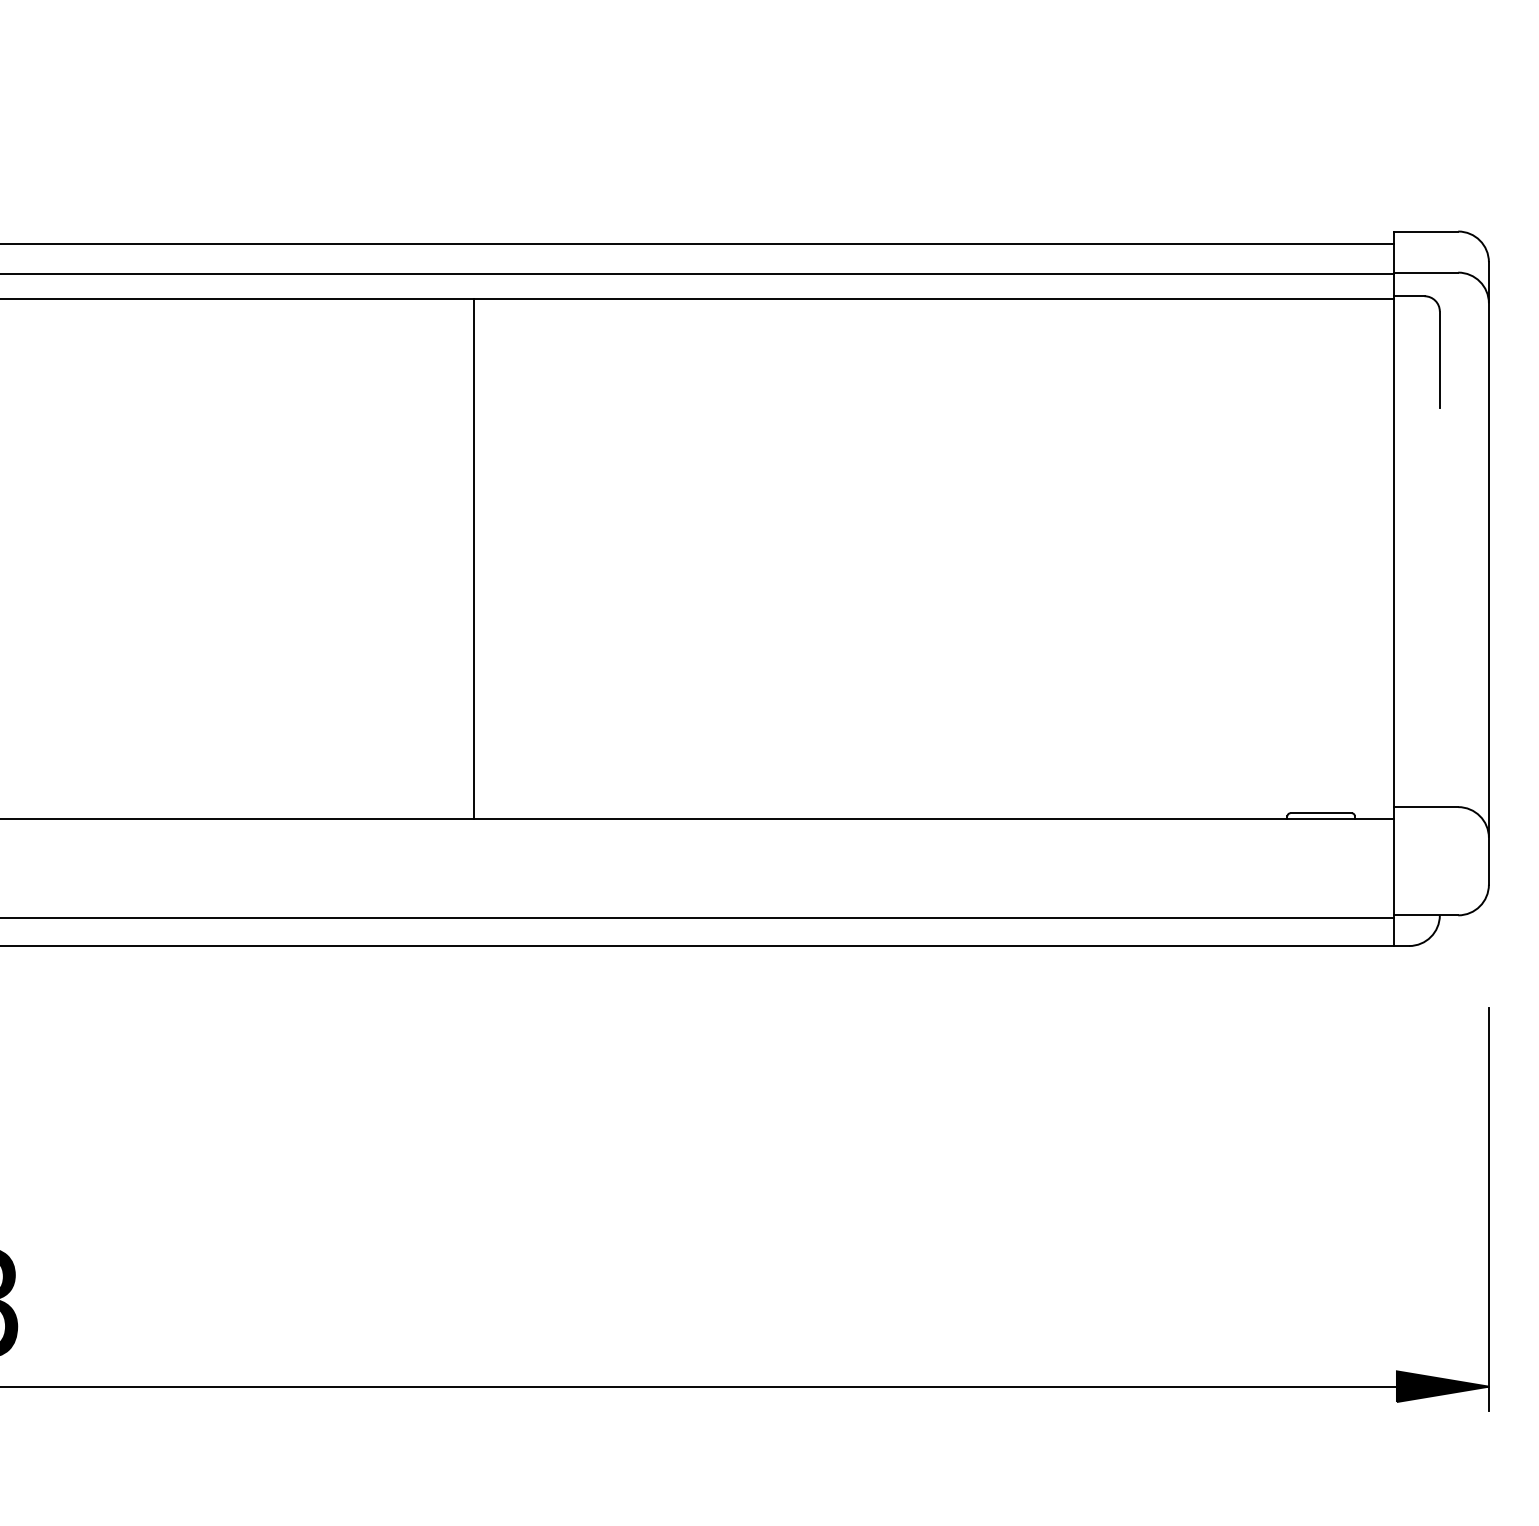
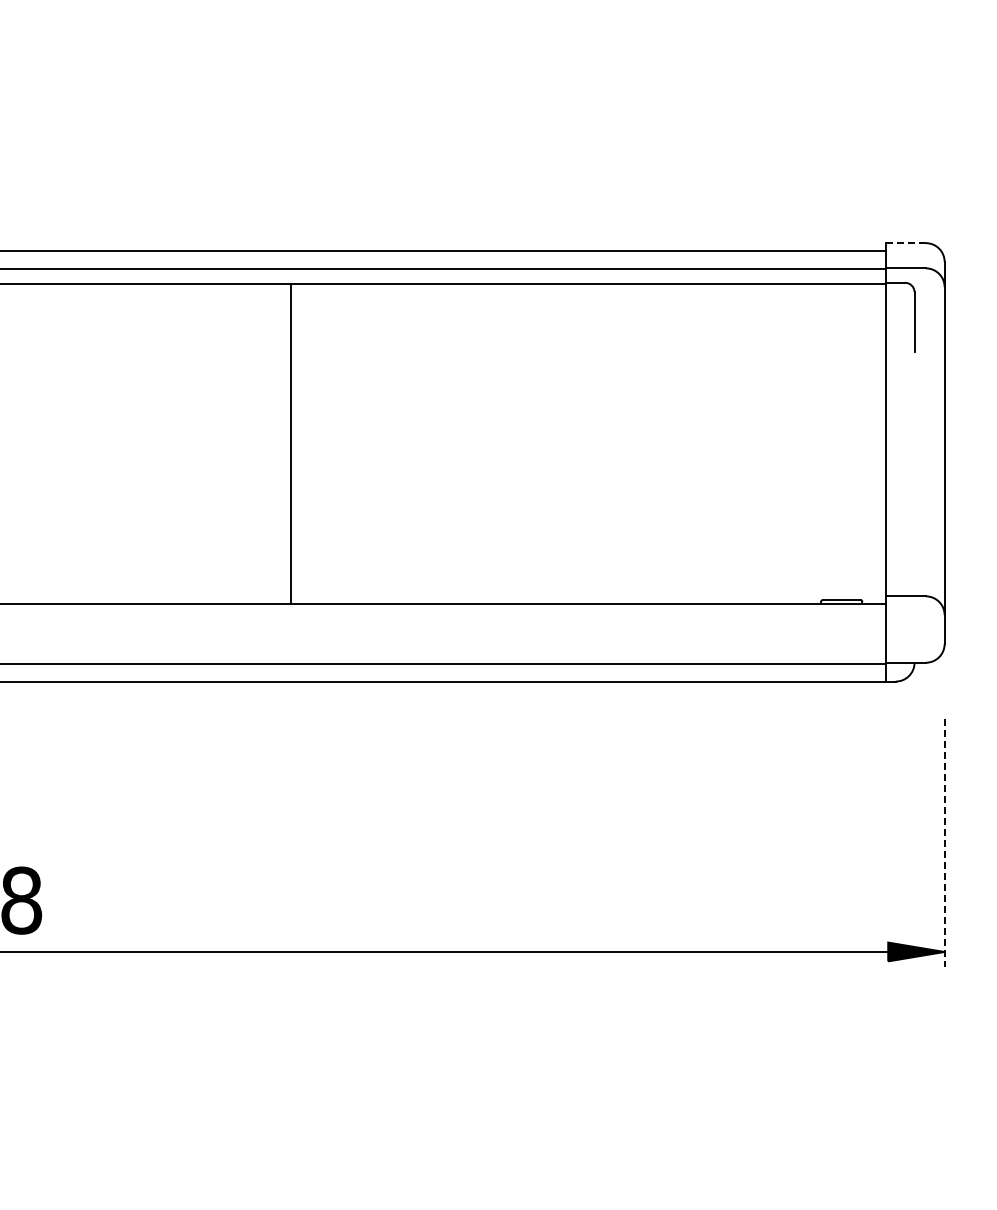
line: (1426, 232) -> (906, 243), solid -> dashed
line: (473, 558) -> (290, 443), moved
line: (1488, 1209) -> (944, 843), solid -> dashed

